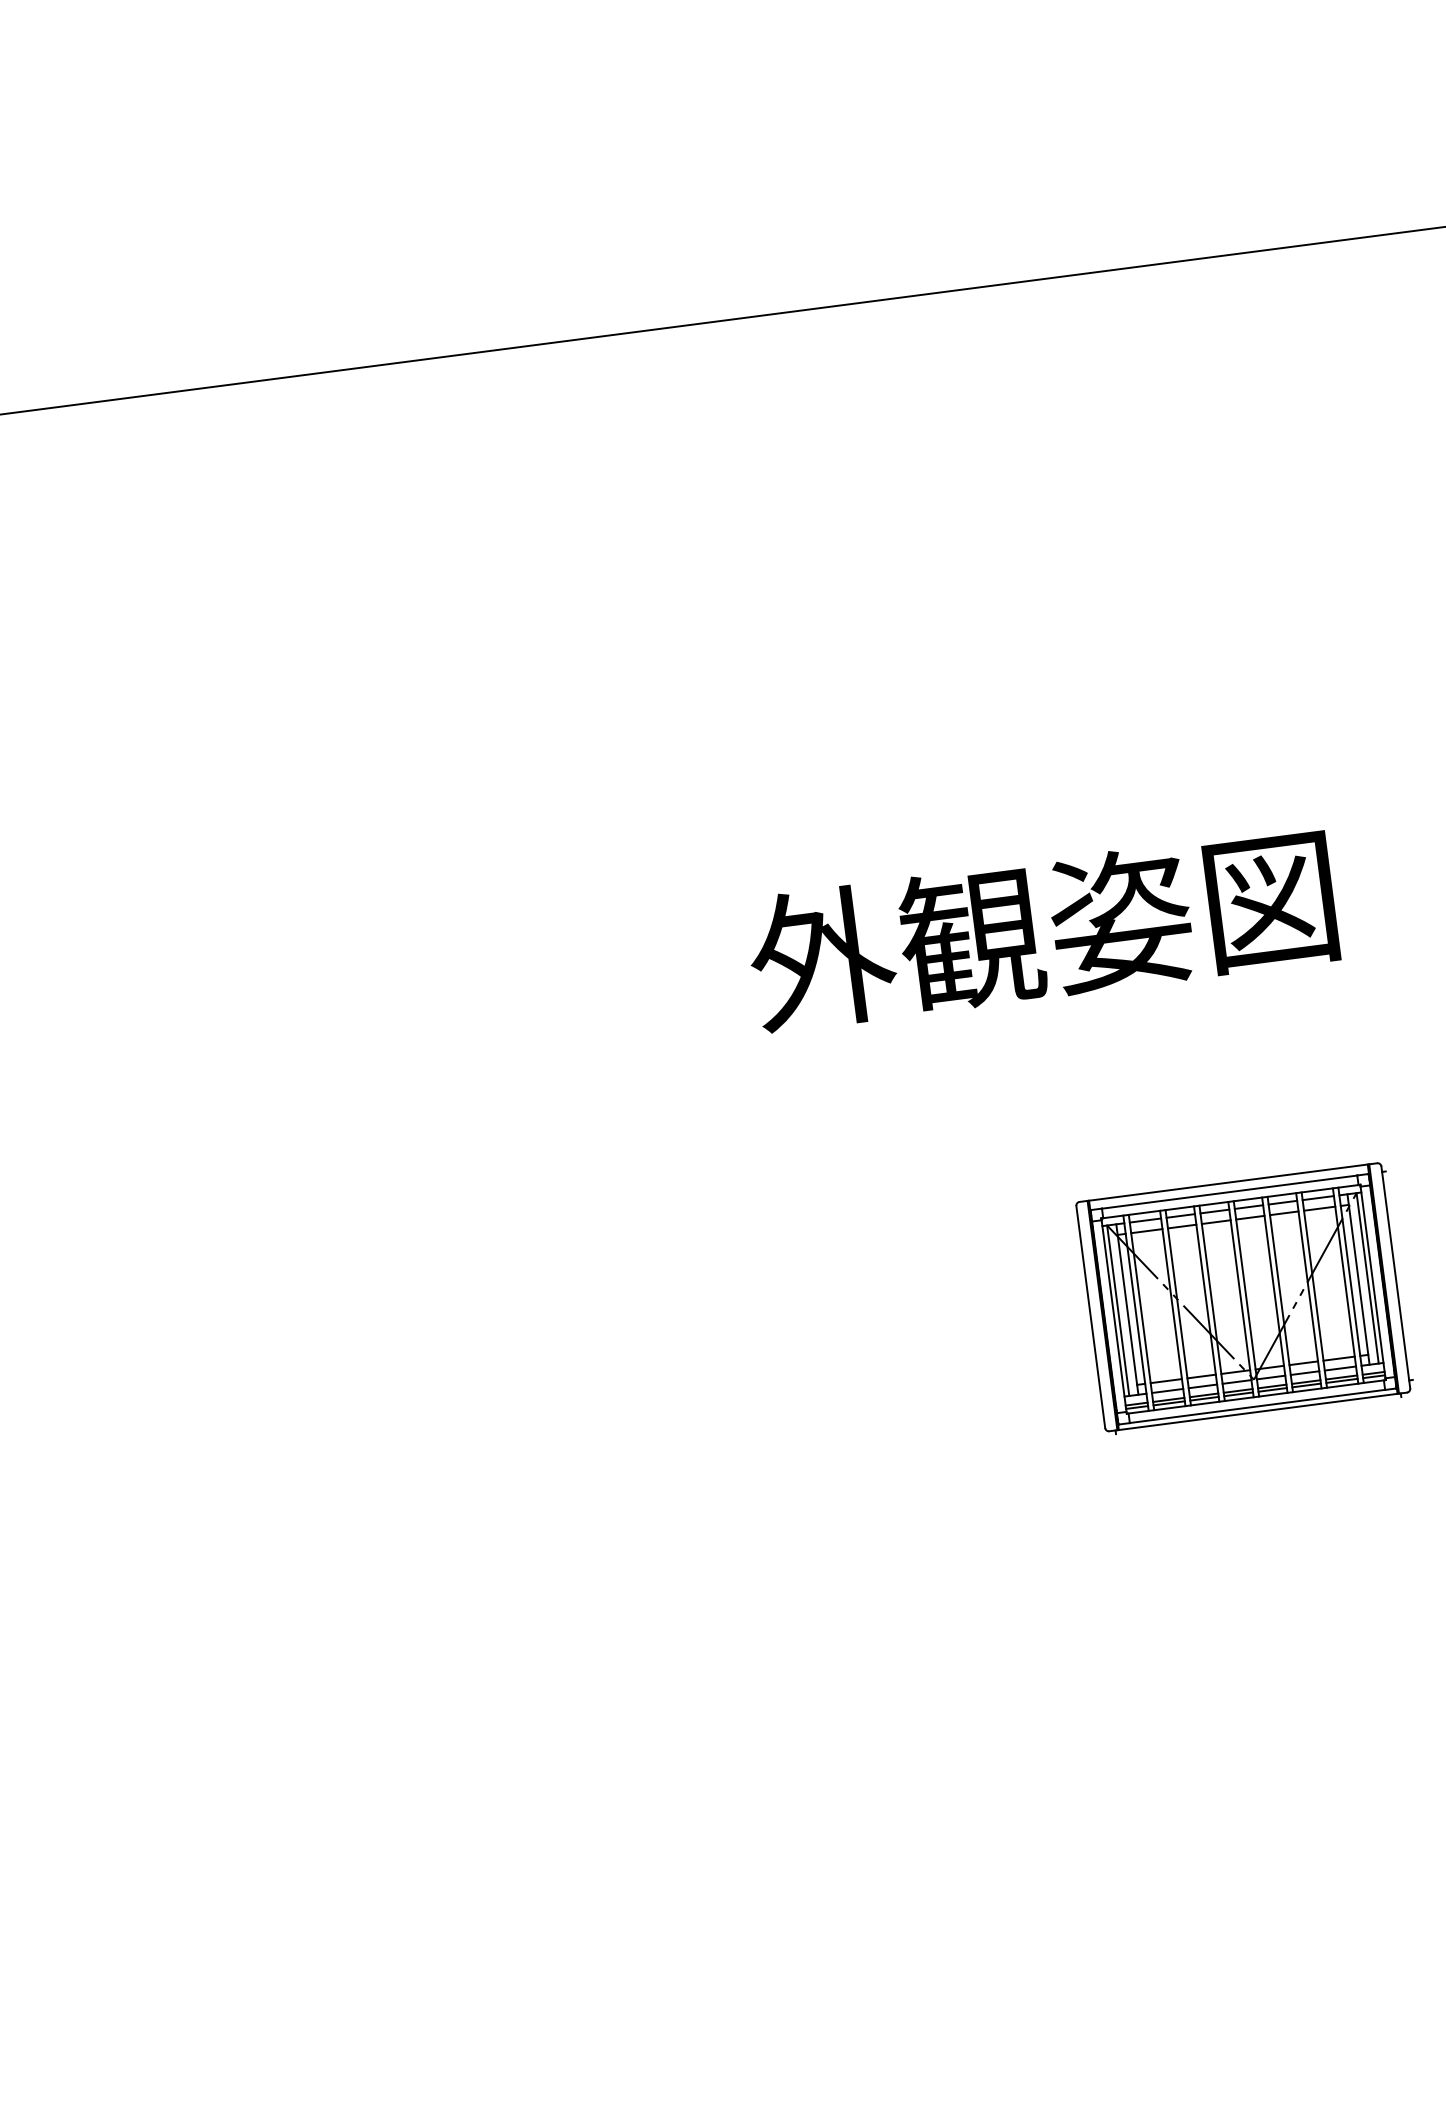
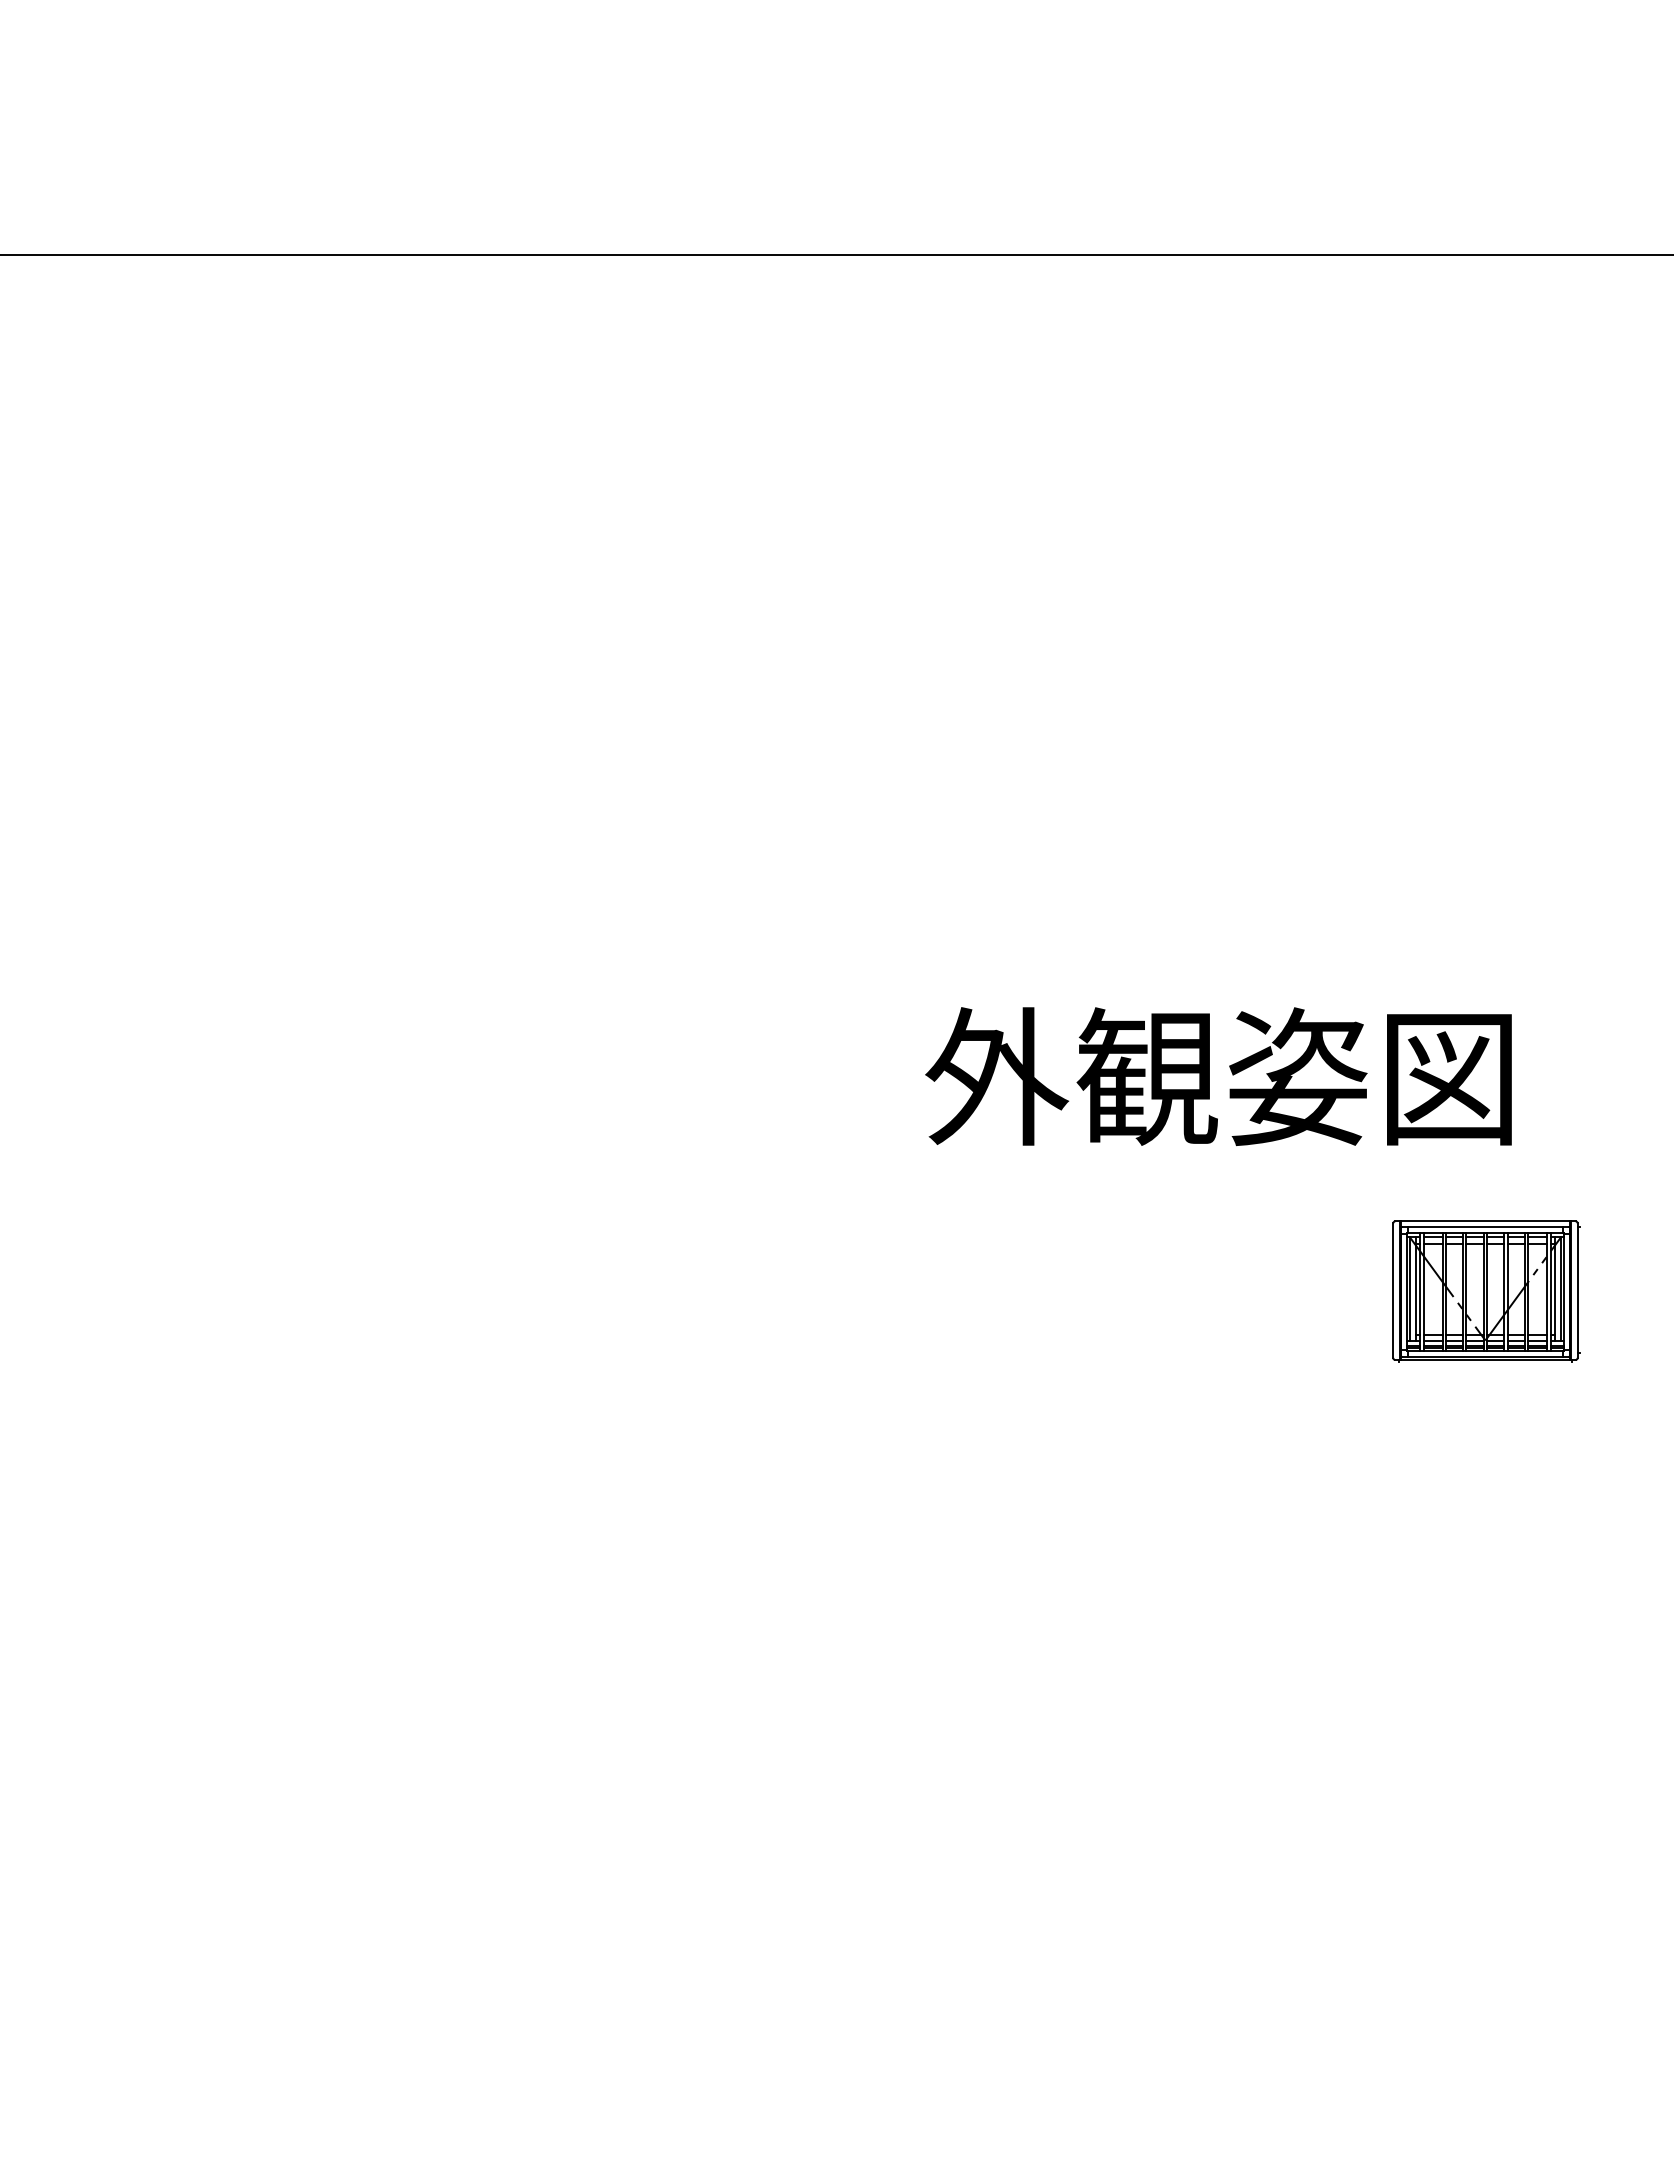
text: (1041, 929) -> (1218, 1076), moved
part: (1245, 1298) -> (1486, 1291), size x0.6

